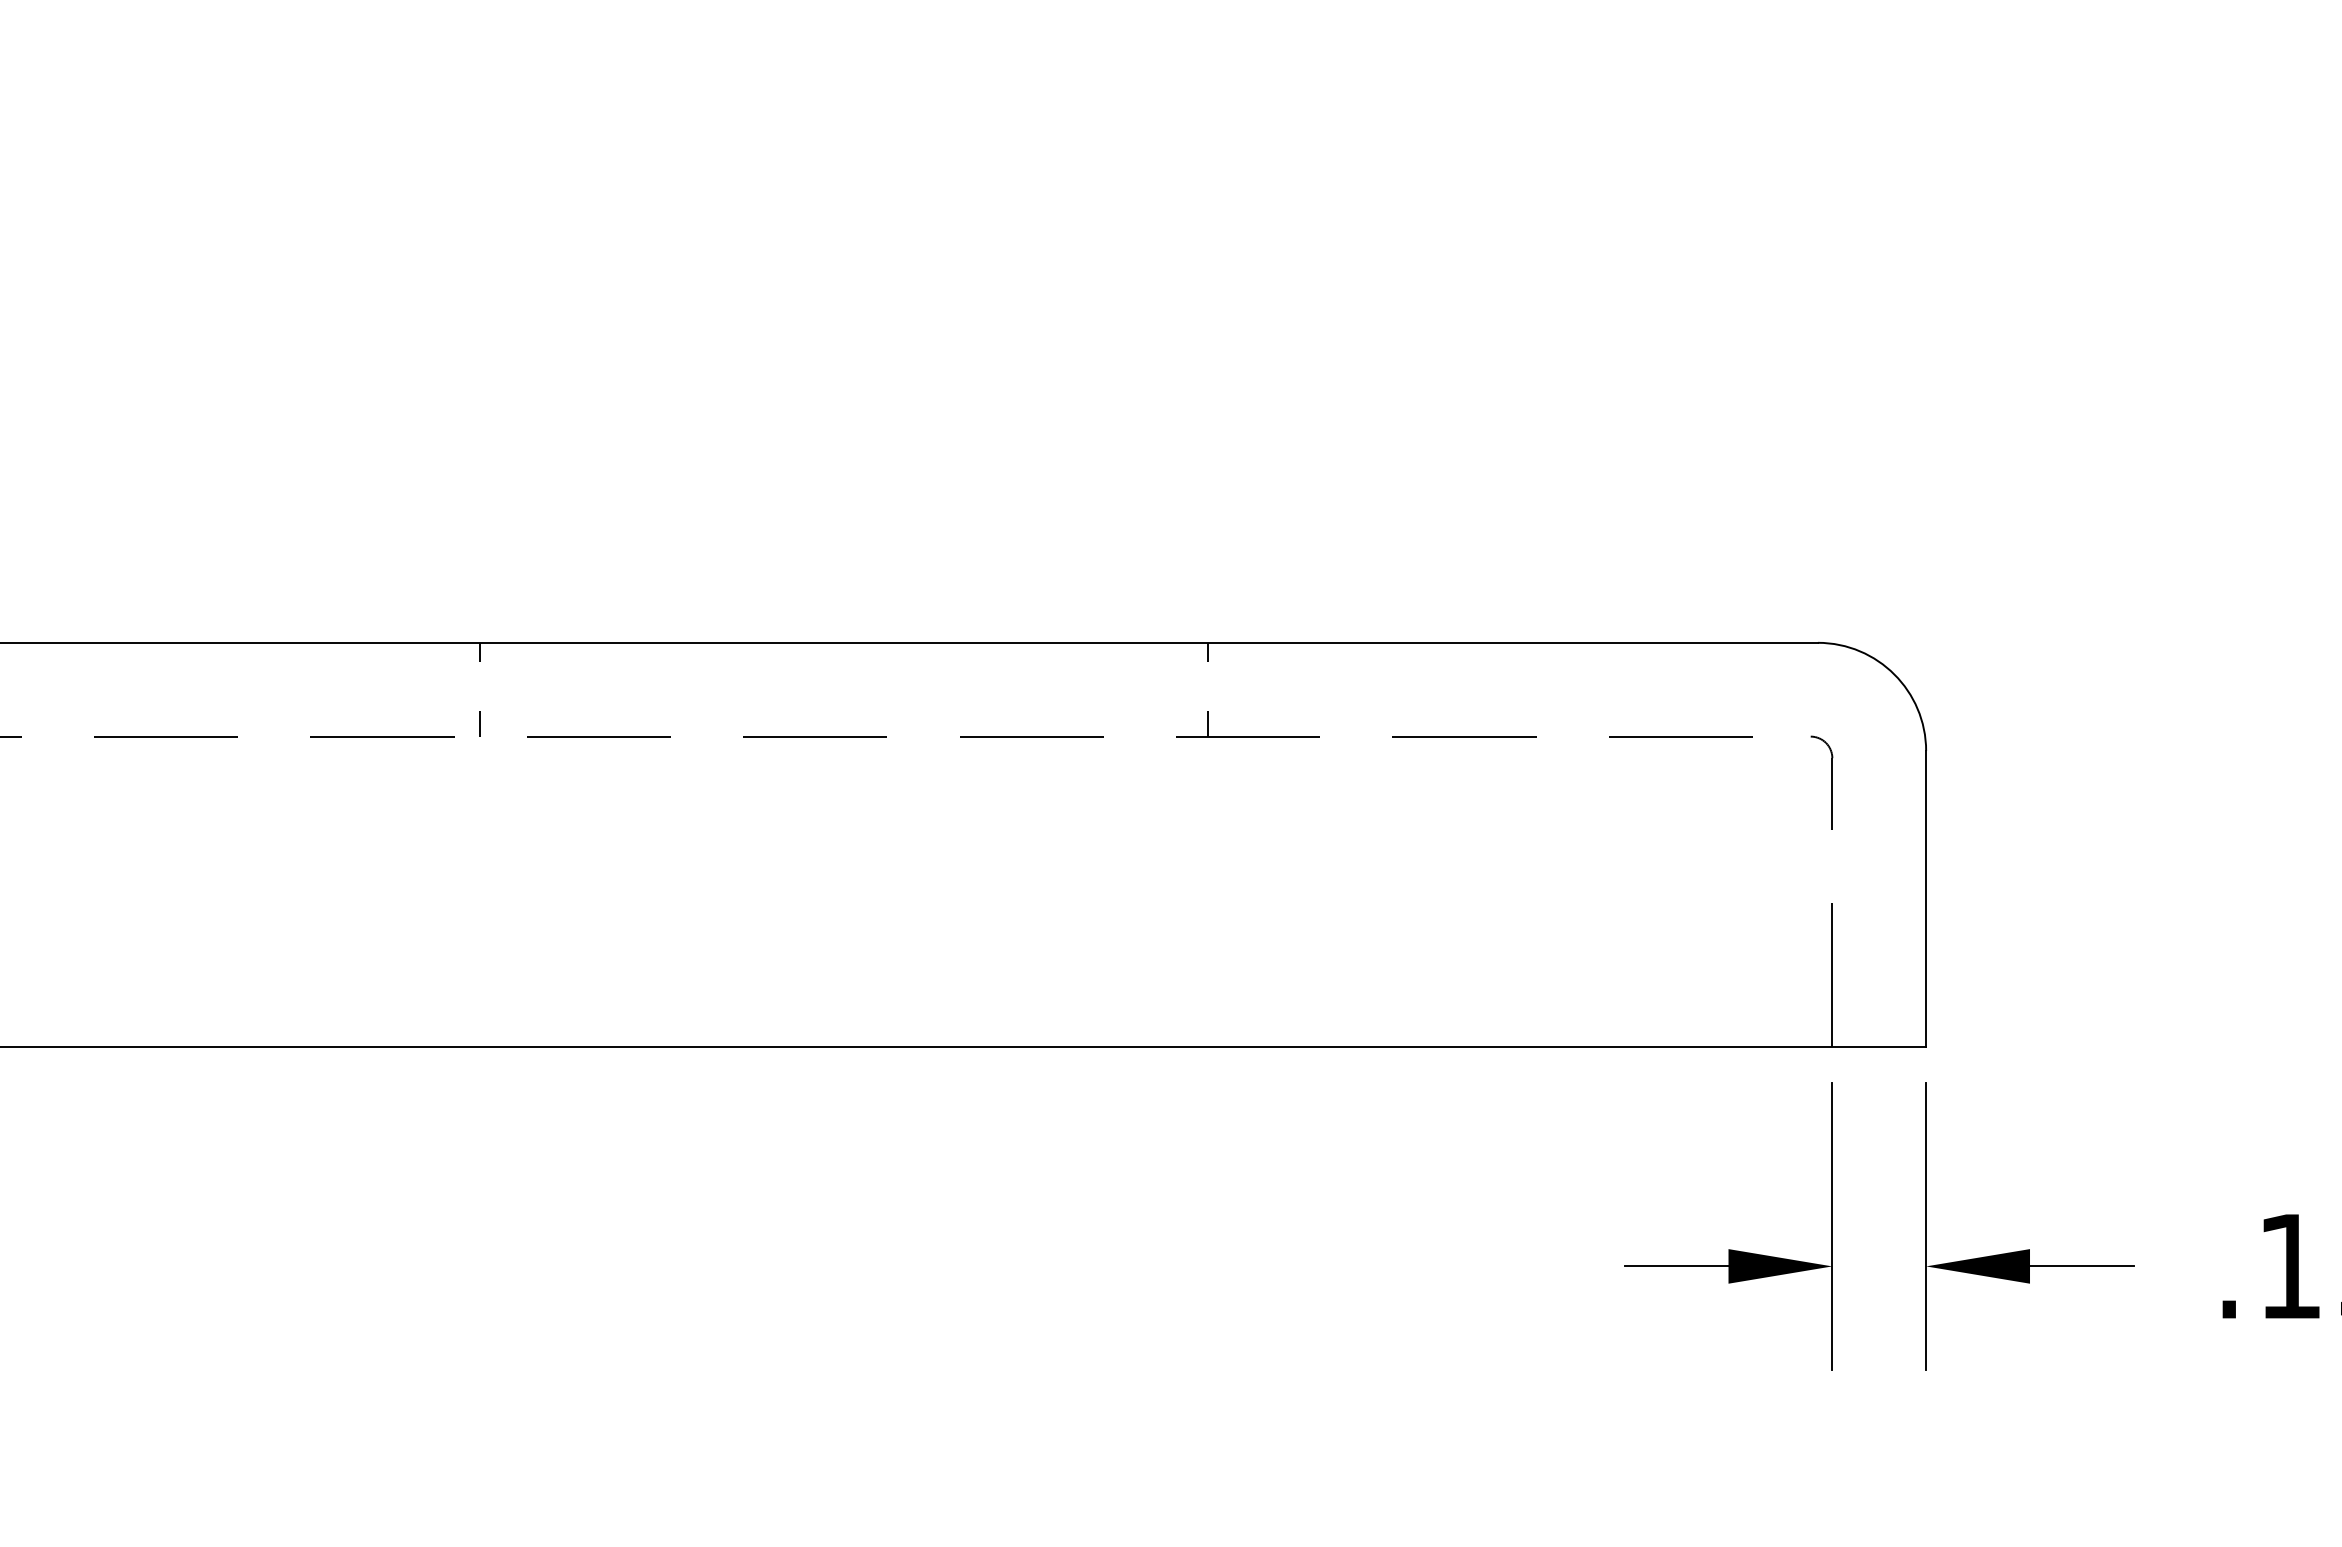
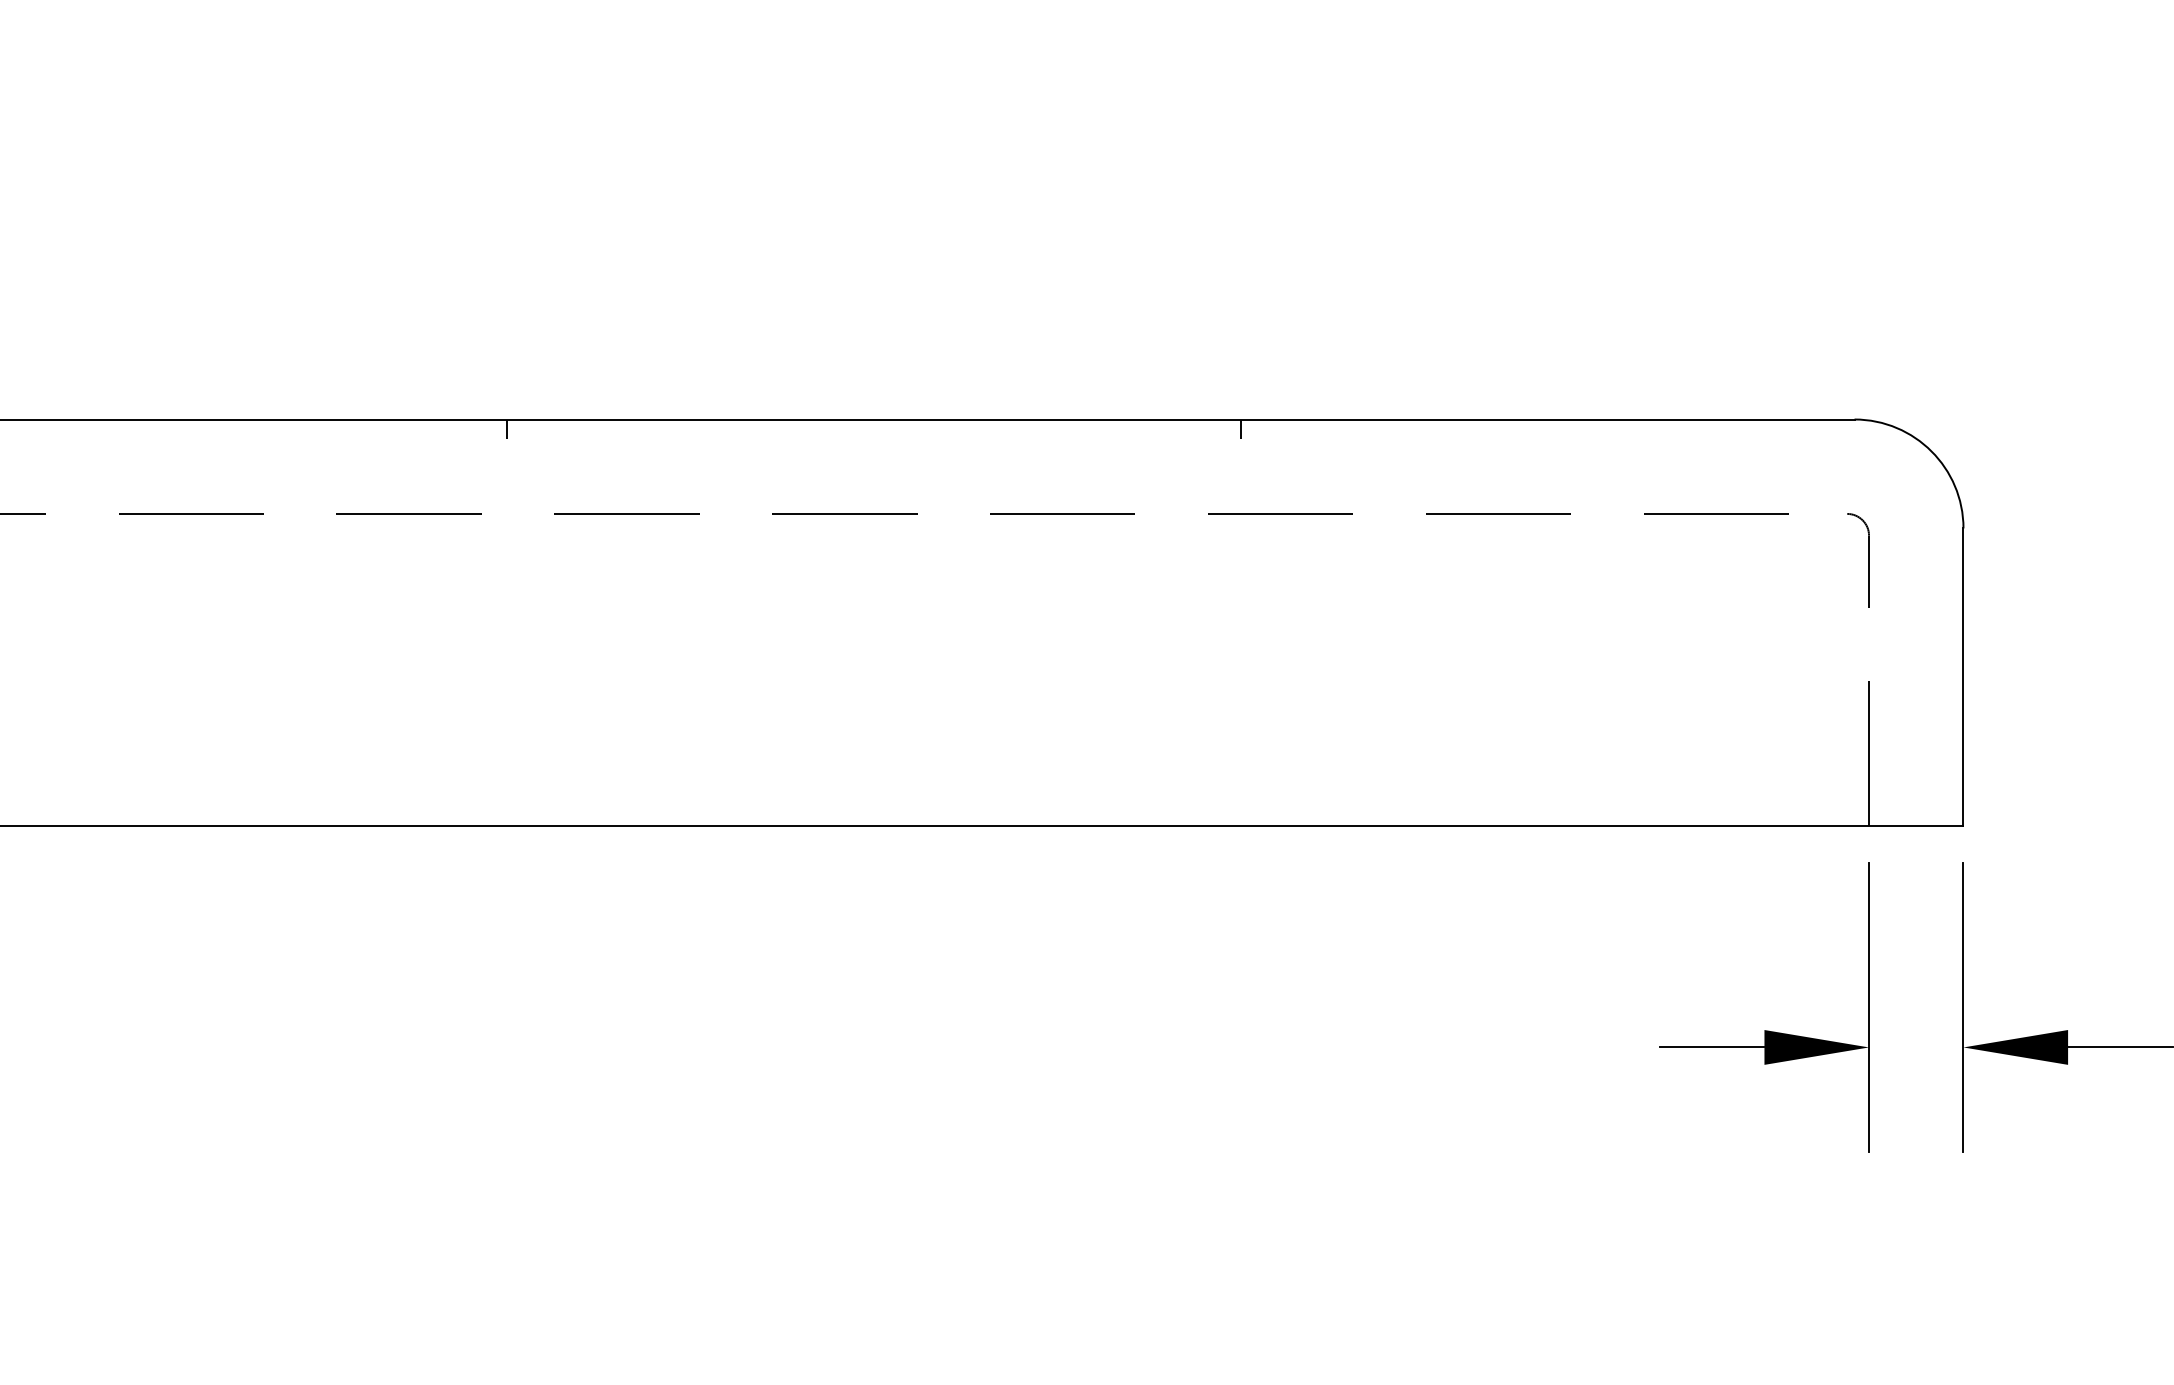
line: (479, 723) -> (506, 500), removed
line: (1208, 723) -> (1240, 500), removed

